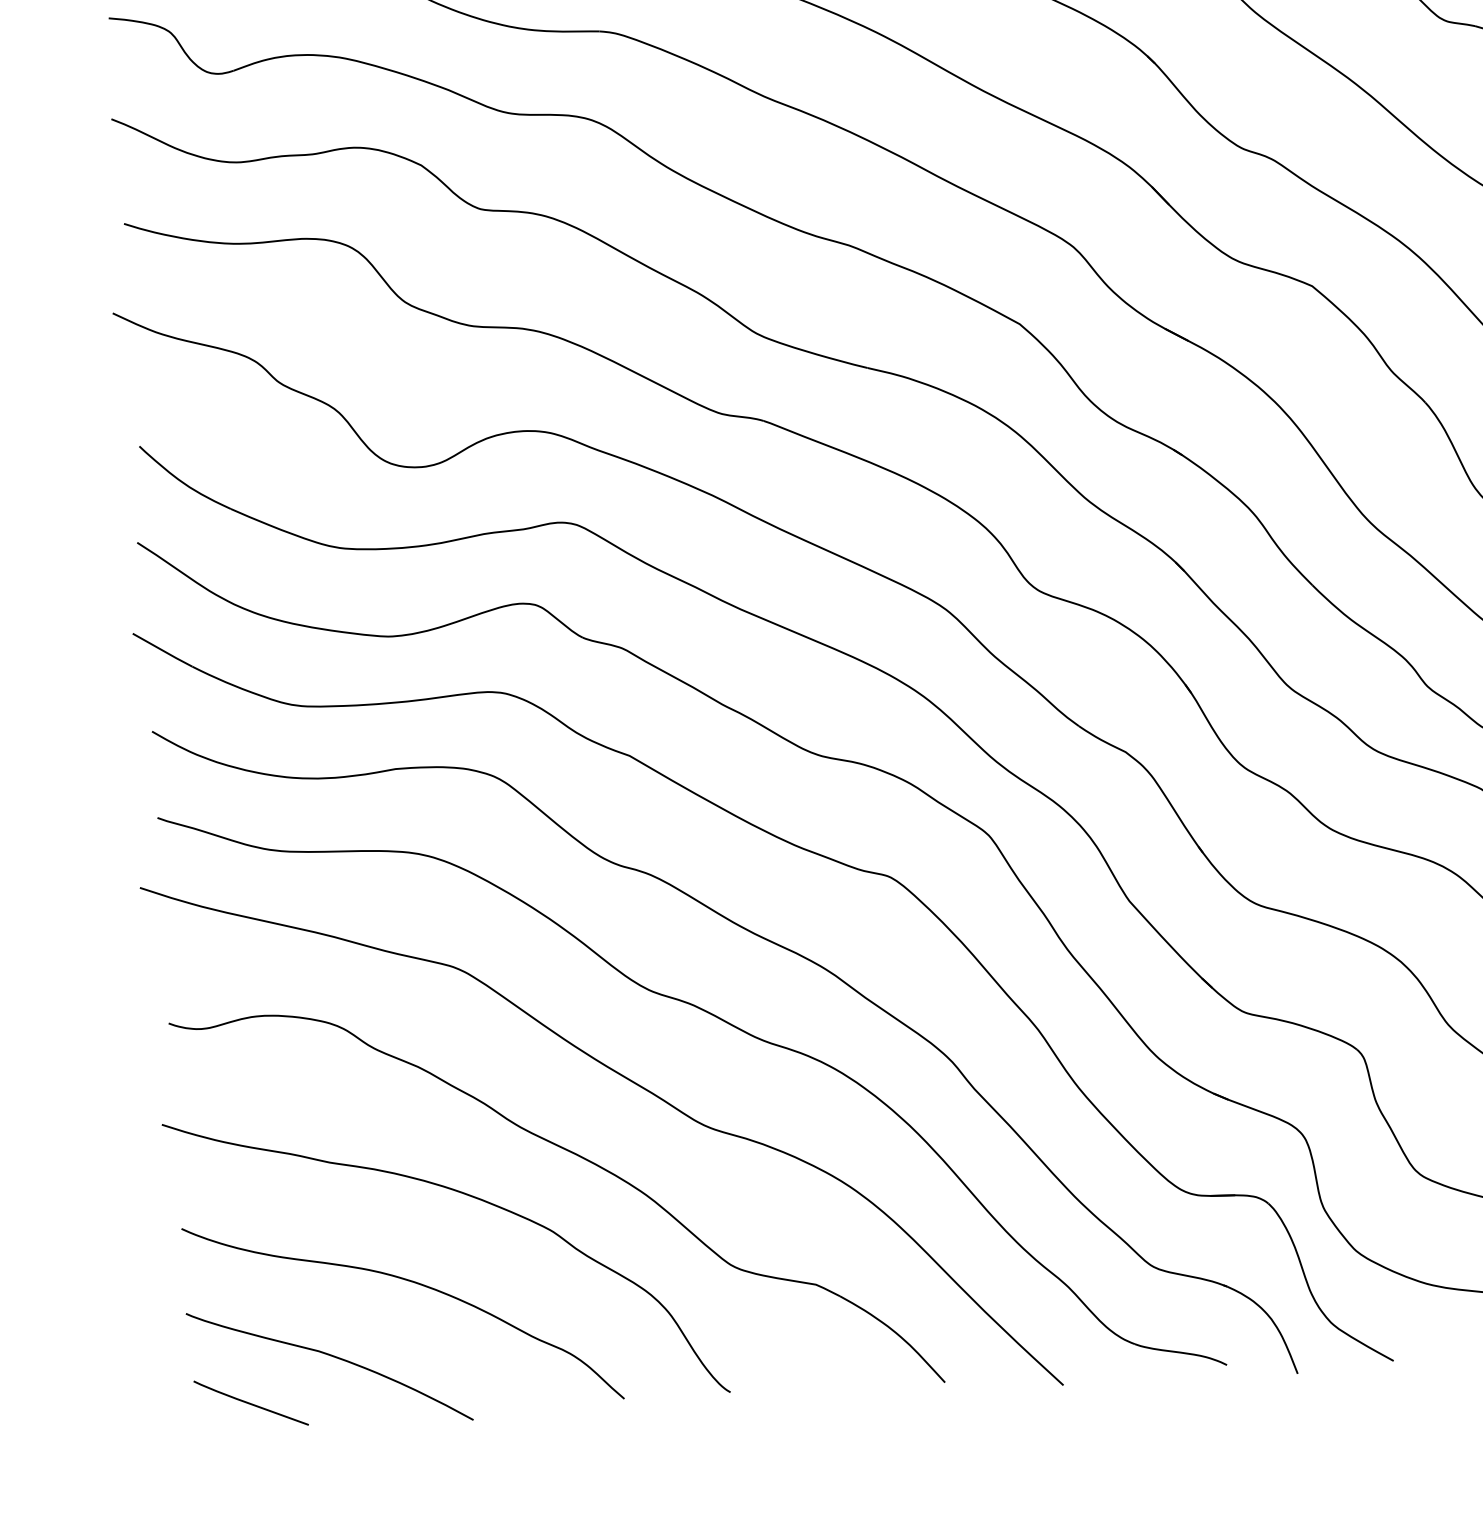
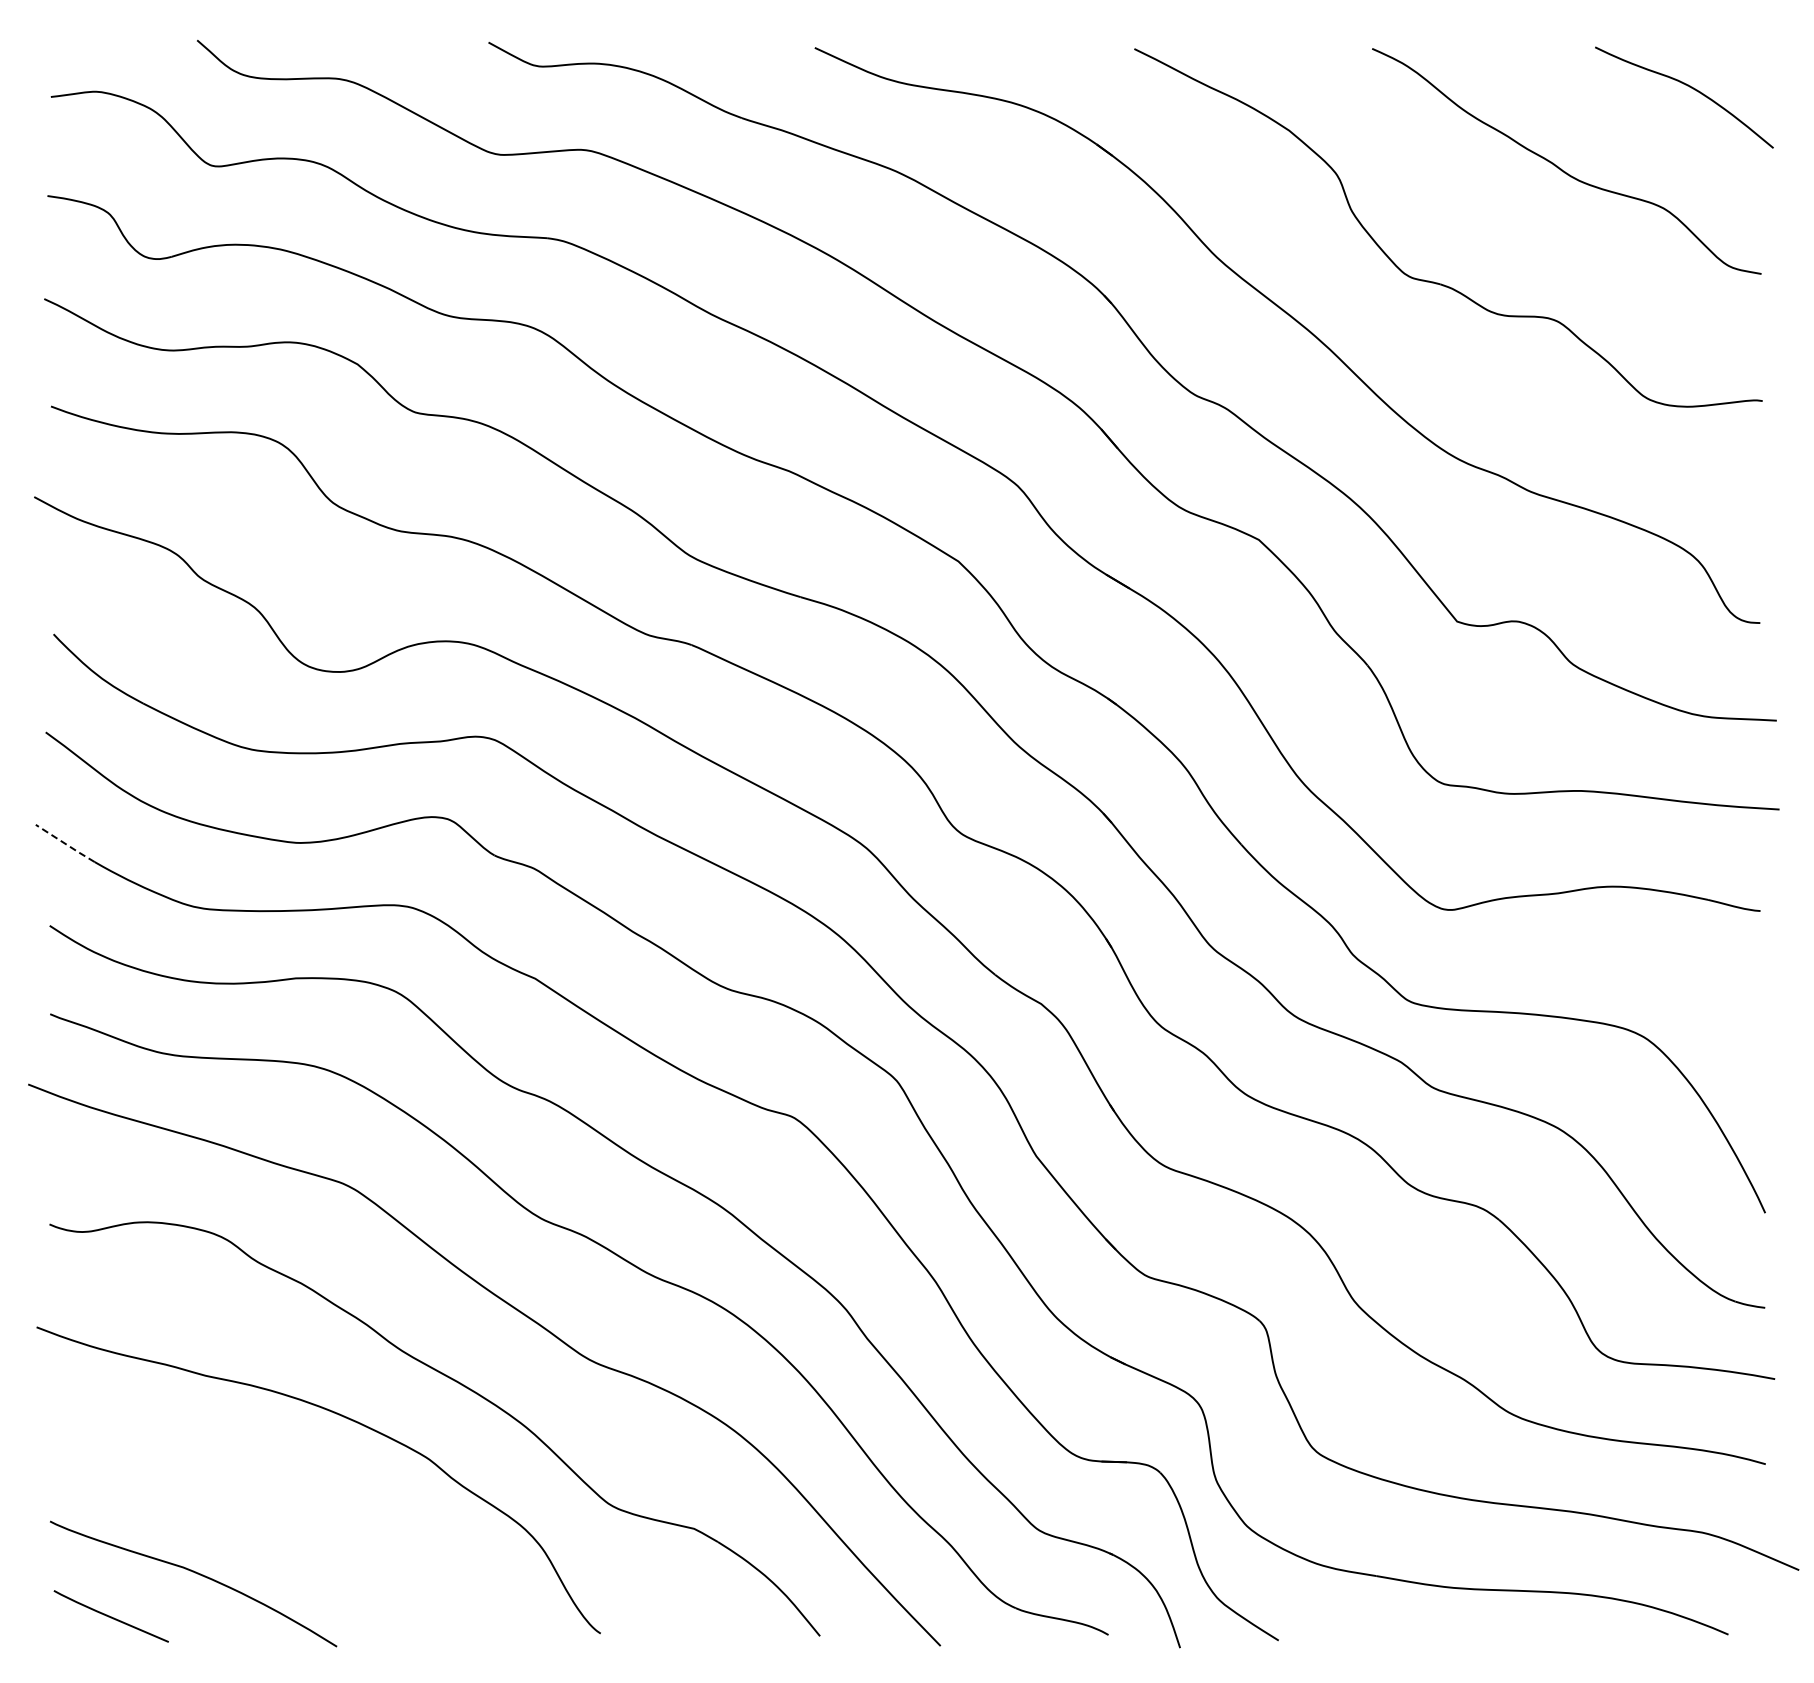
line: (162, 650) -> (65, 843), solid -> dashed
curve: (413, 1283) -> (283, 1503), removed

